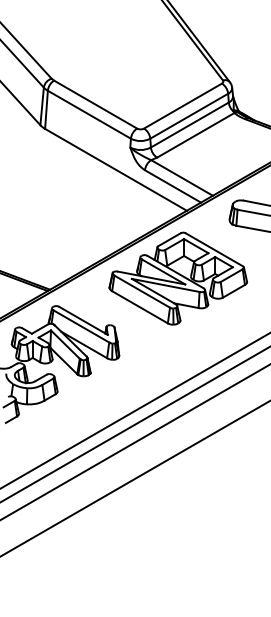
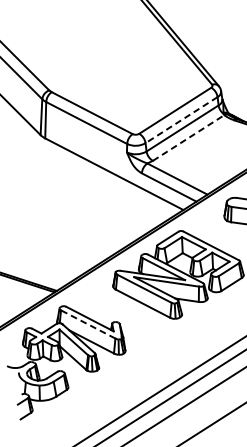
line: (189, 116) -> (181, 120), solid -> dashed
line: (195, 135) -> (188, 138), solid -> dashed
line: (80, 326) -> (87, 324), solid -> dashed

